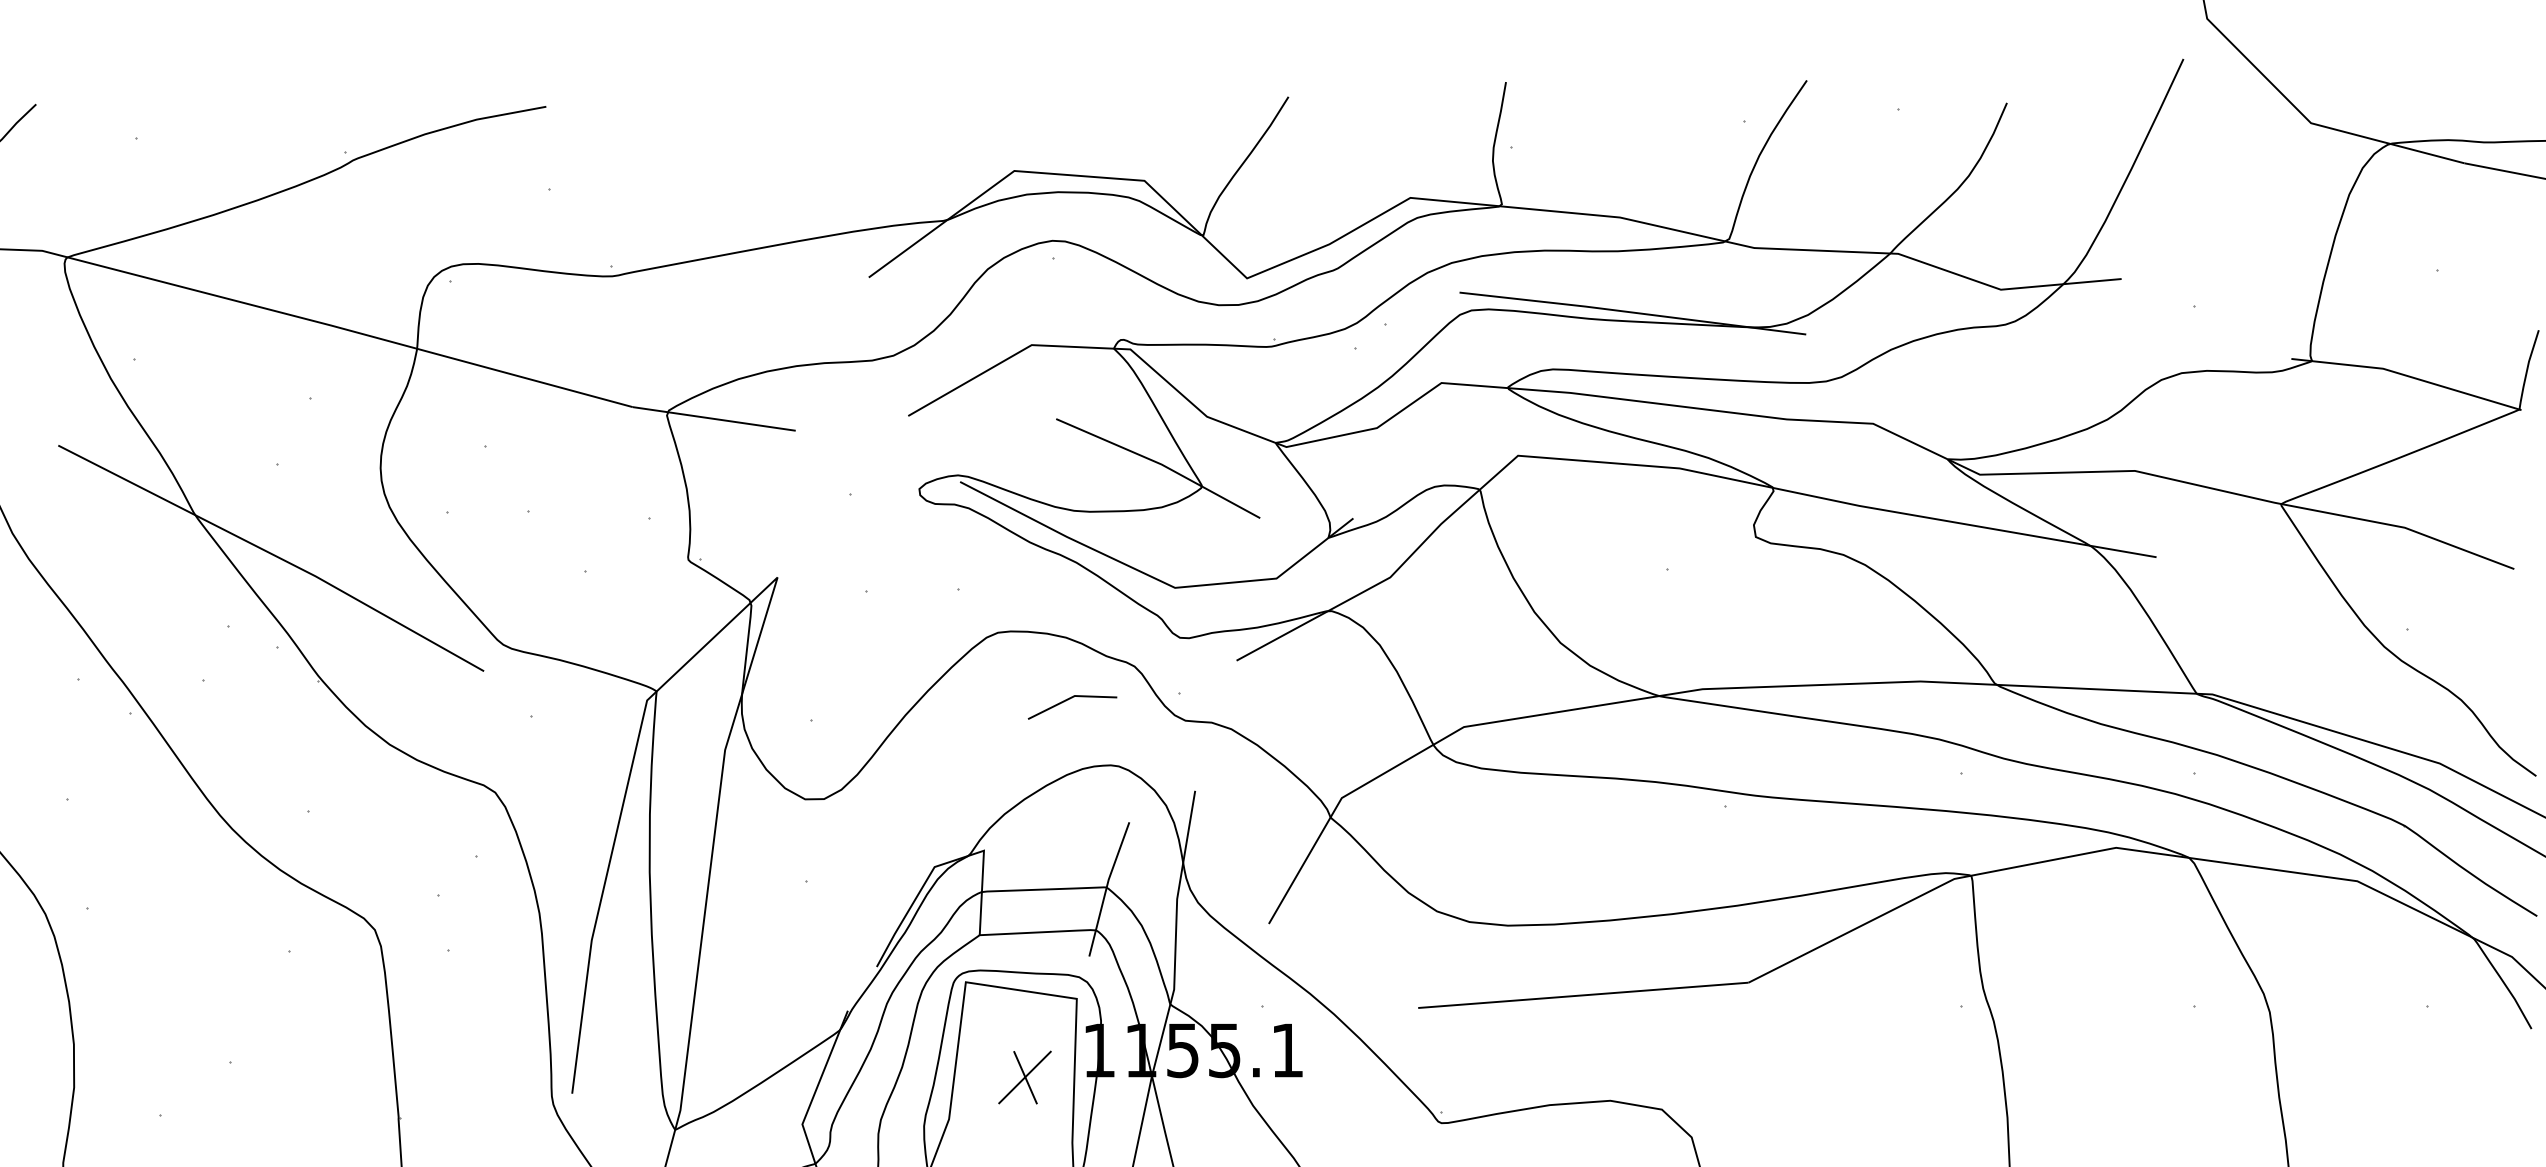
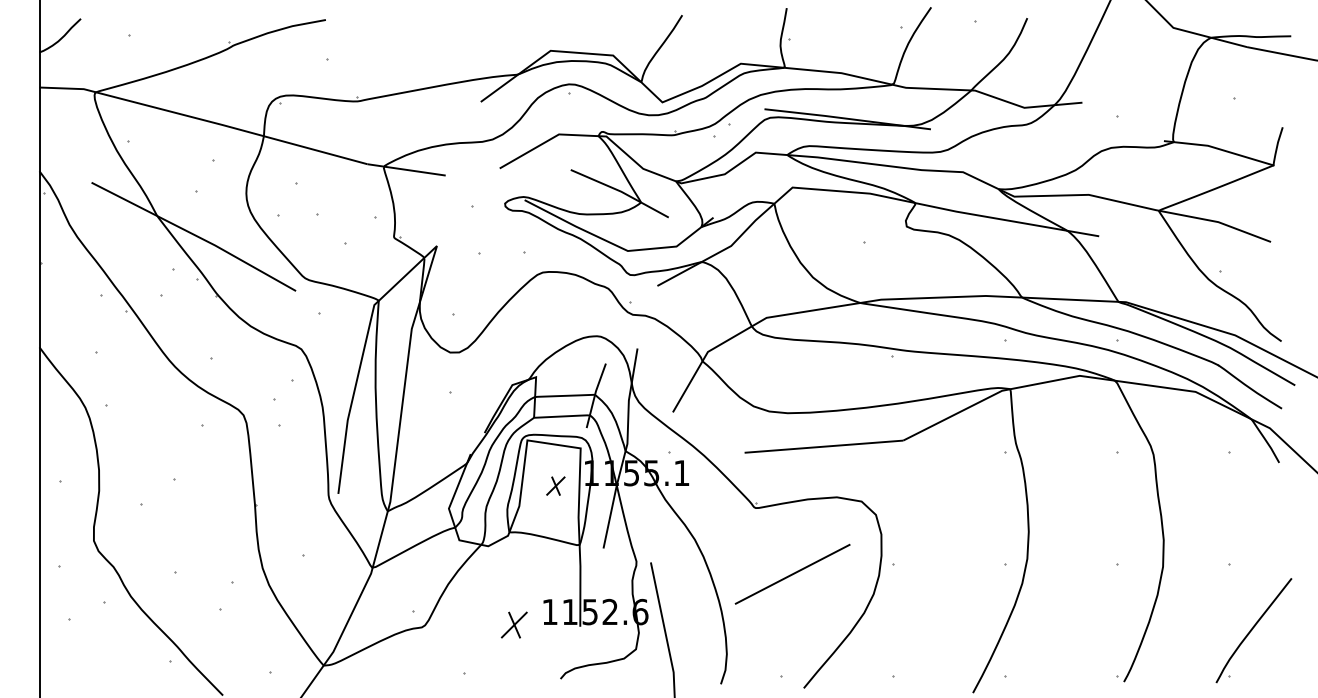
line: (1070, 701) -> (577, 305), removed
part: (1024, 1076) -> (555, 485), size x0.7

